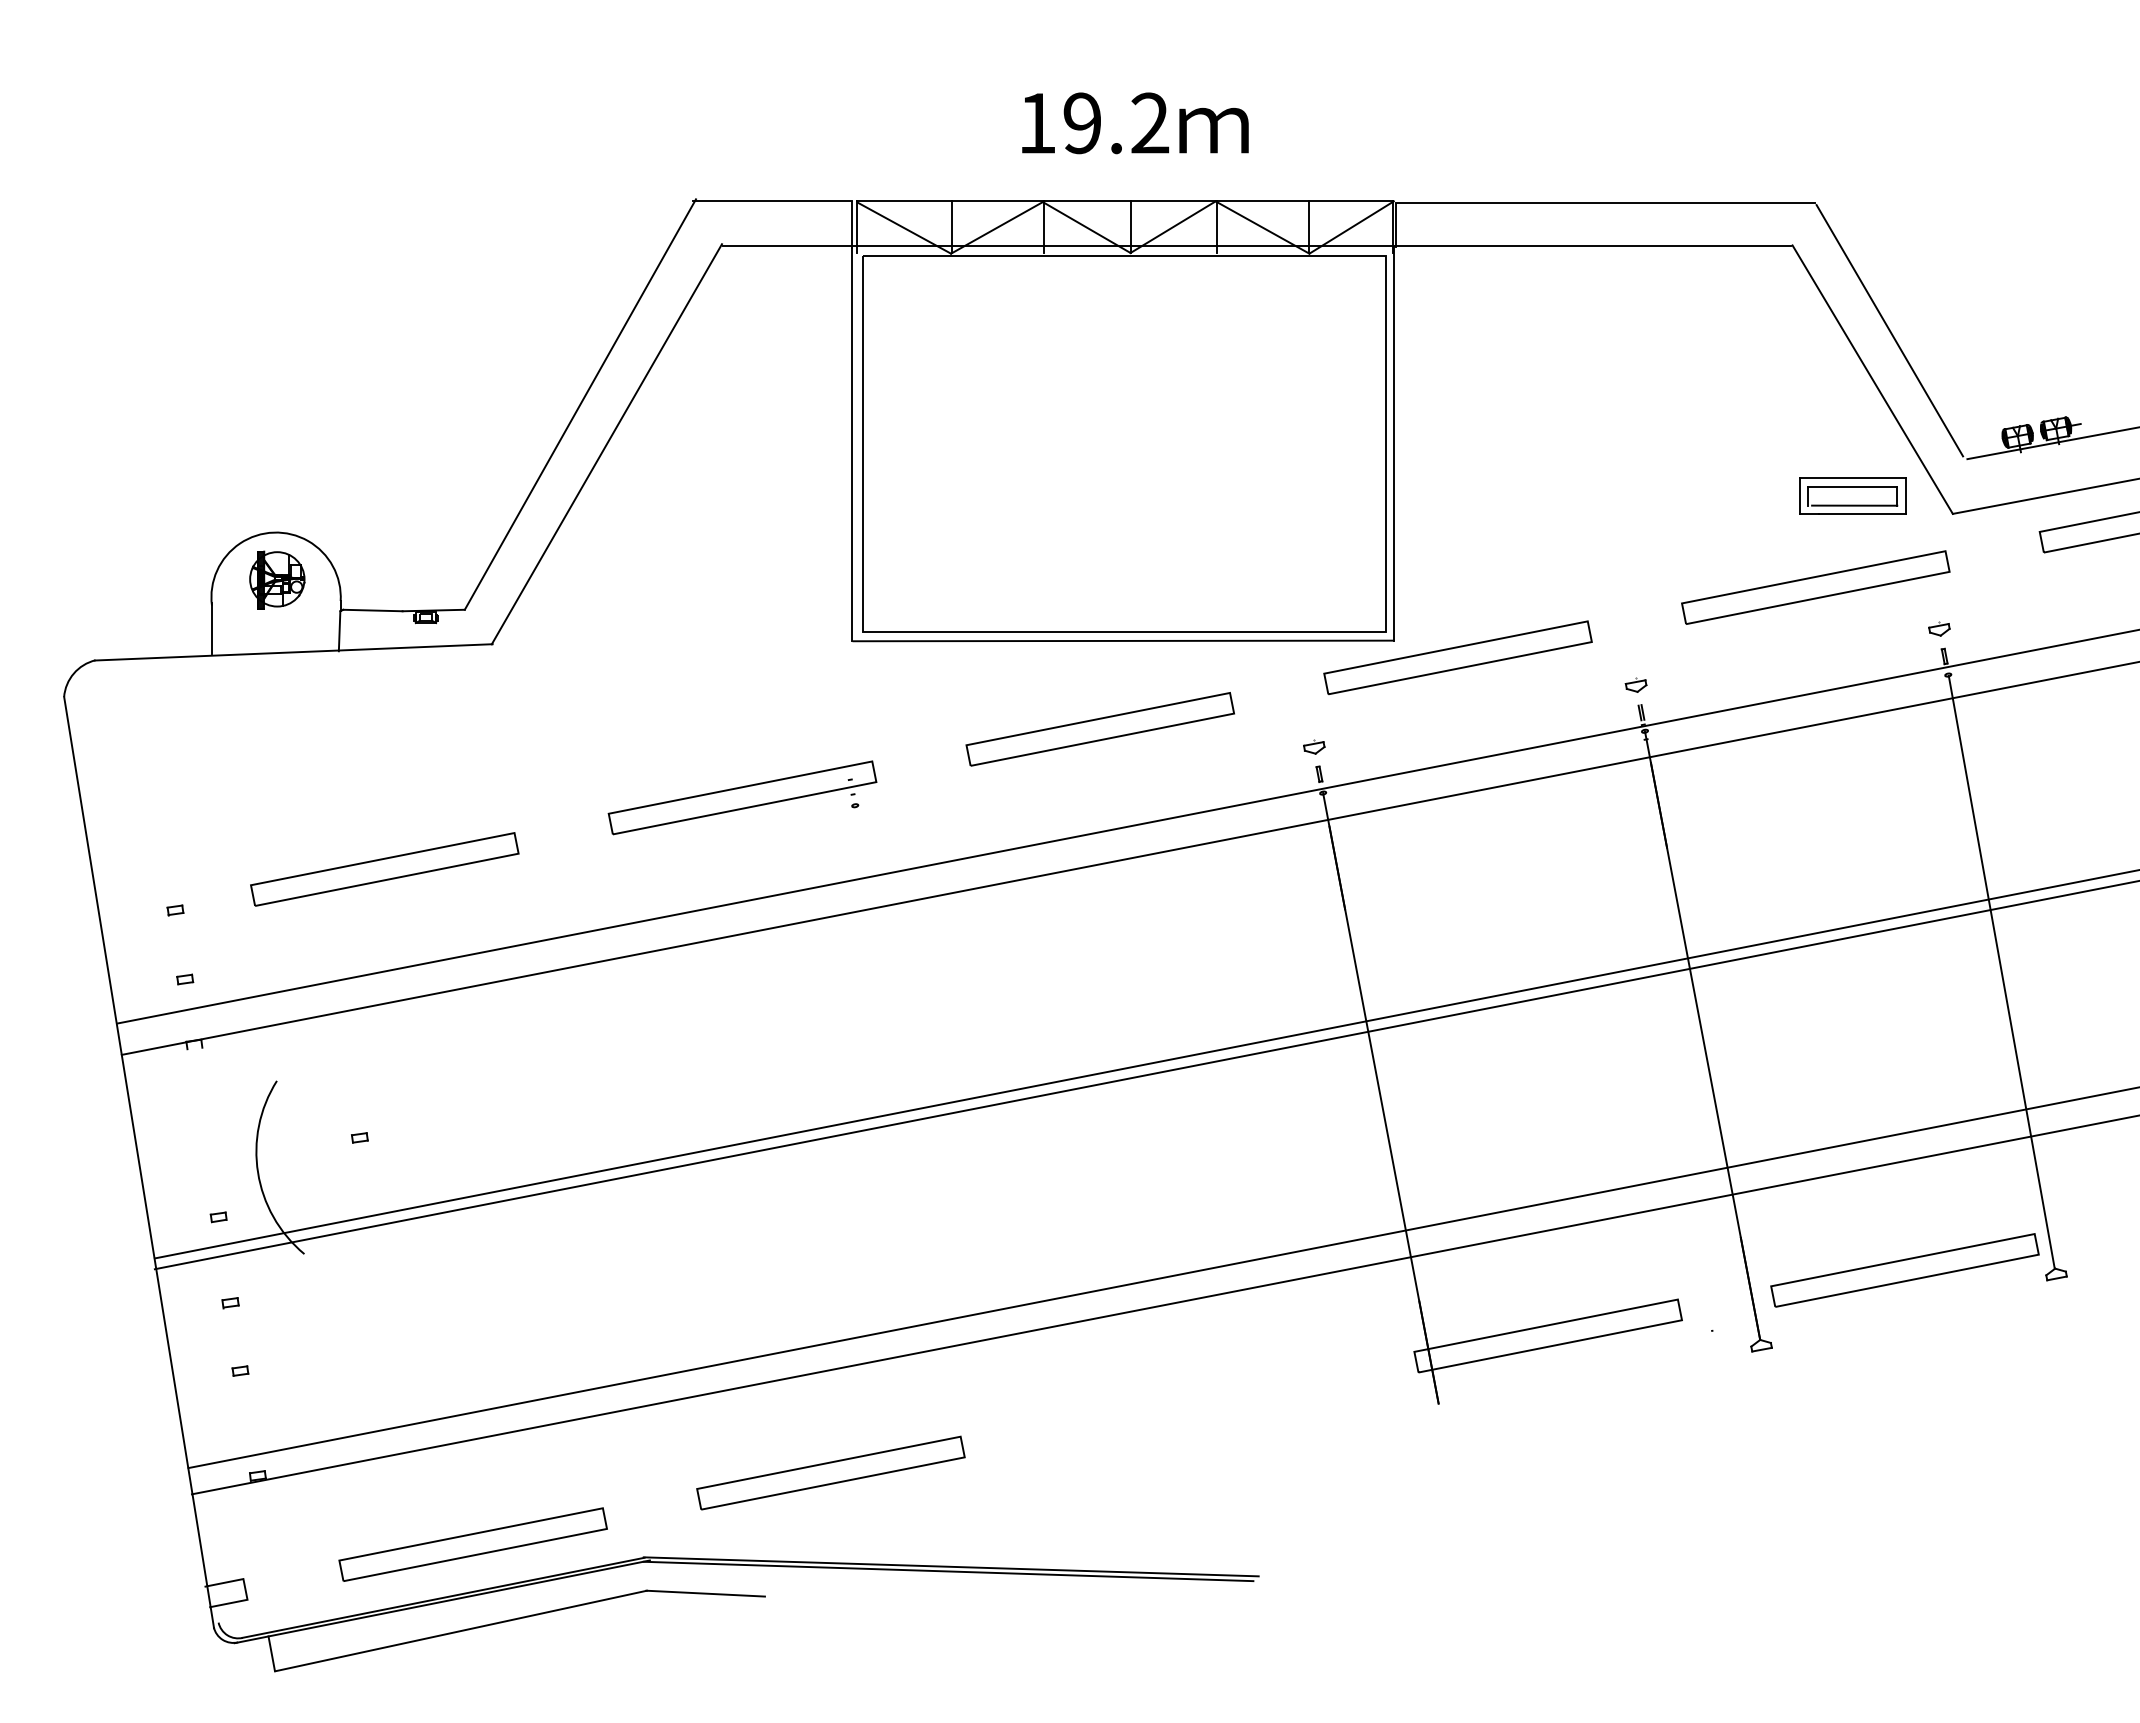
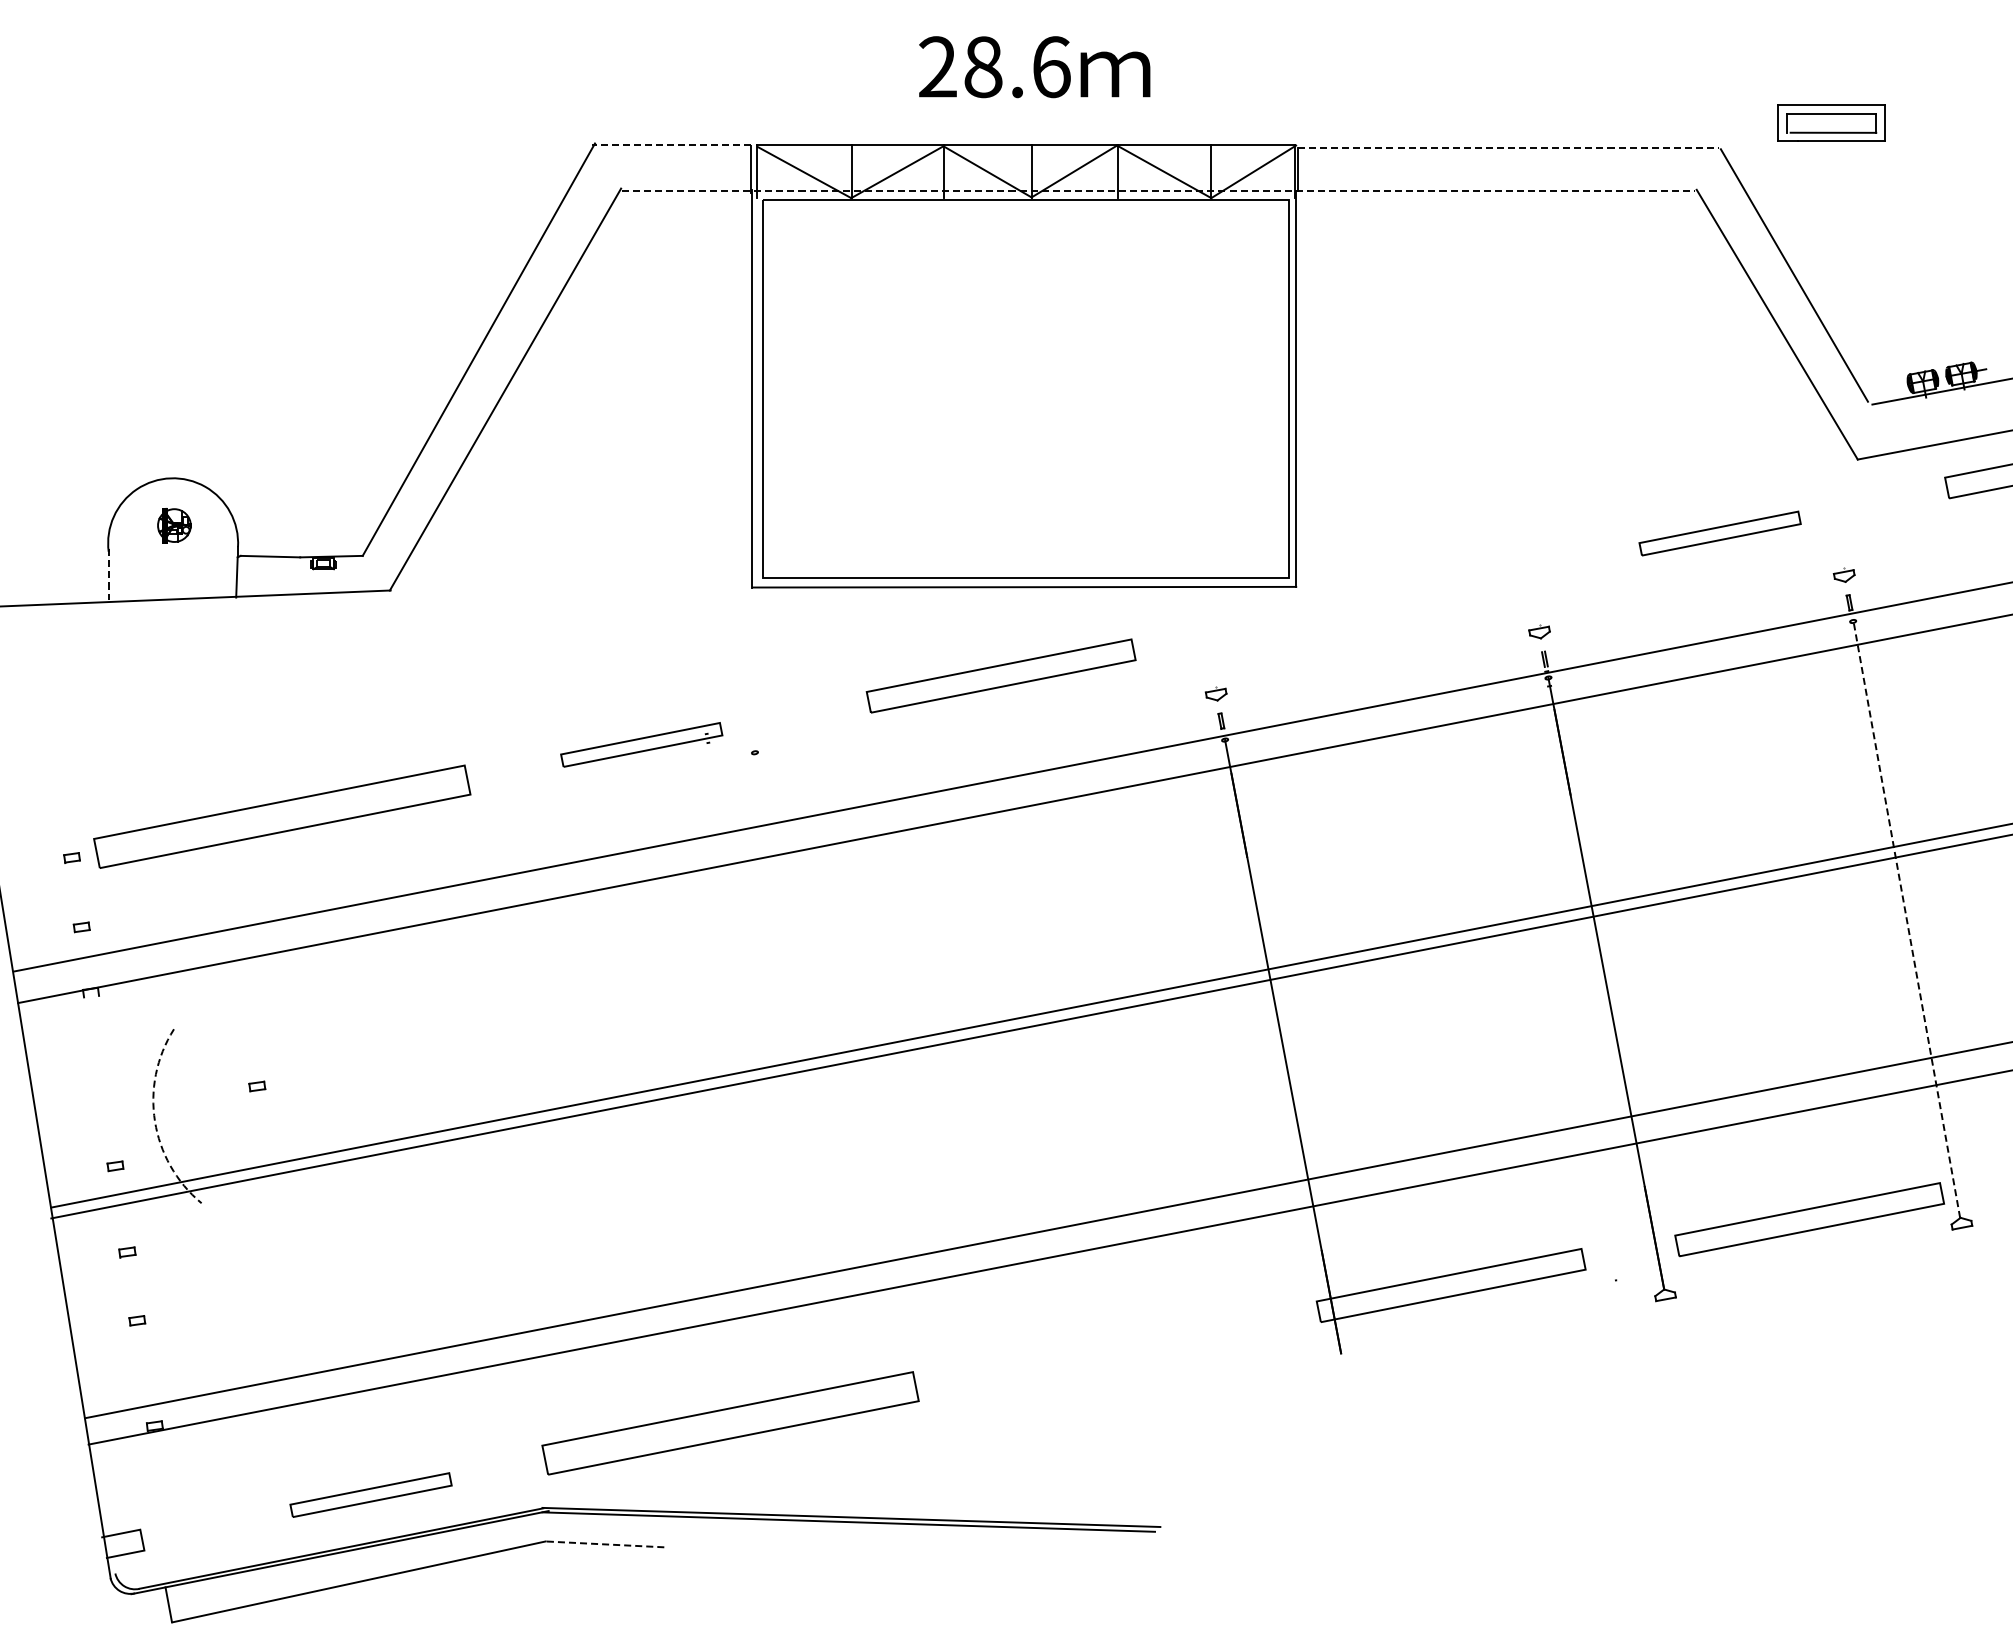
text: (1093, 123) -> (994, 67), 19.2 -> 28.6
line: (771, 201) -> (670, 145), solid -> dashed
line: (1605, 203) -> (1508, 147), solid -> dashed
line: (1257, 246) -> (1159, 190), solid -> dashed
part: (1852, 495) -> (1831, 122), moved
part: (277, 579) -> (174, 525), size x0.6
part: (1815, 587) -> (1719, 533), size x0.6
line: (211, 629) -> (108, 575), solid -> dashed
part: (1457, 657) -> (1360, 603), removed
part: (742, 797) -> (641, 744), size x0.6
part: (384, 869) -> (282, 816), size x1.4
line: (2001, 971) -> (1906, 919), solid -> dashed
arc: (258, 1172) -> (155, 1121), solid -> dashed
part: (830, 1472) -> (730, 1422), size x1.4
part: (472, 1544) -> (370, 1495), size x0.6
line: (705, 1593) -> (604, 1544), solid -> dashed

